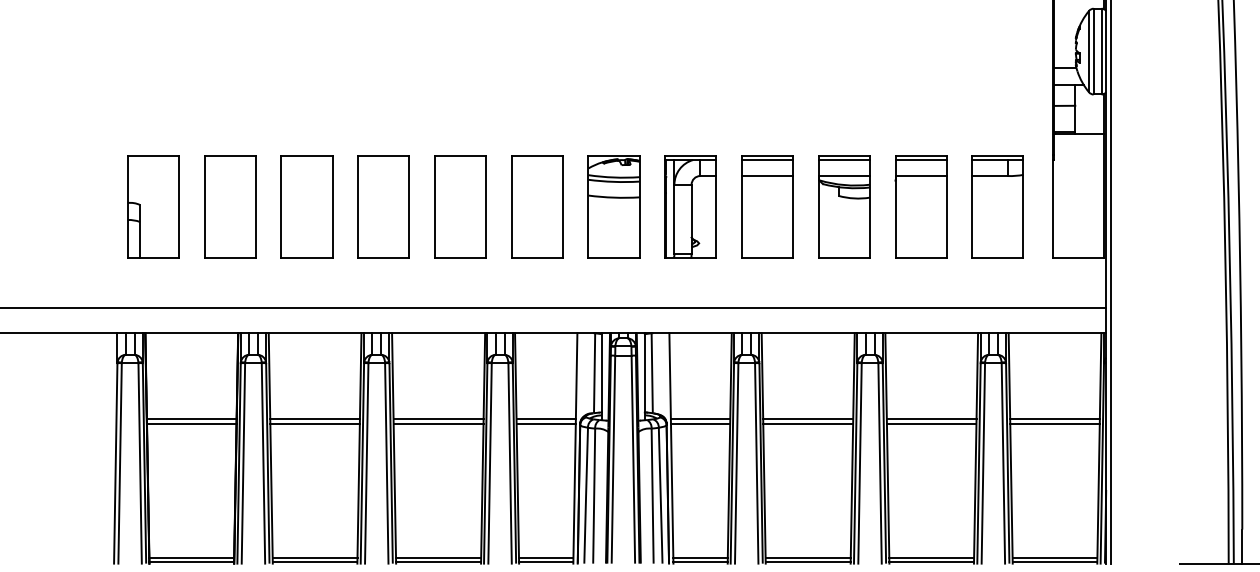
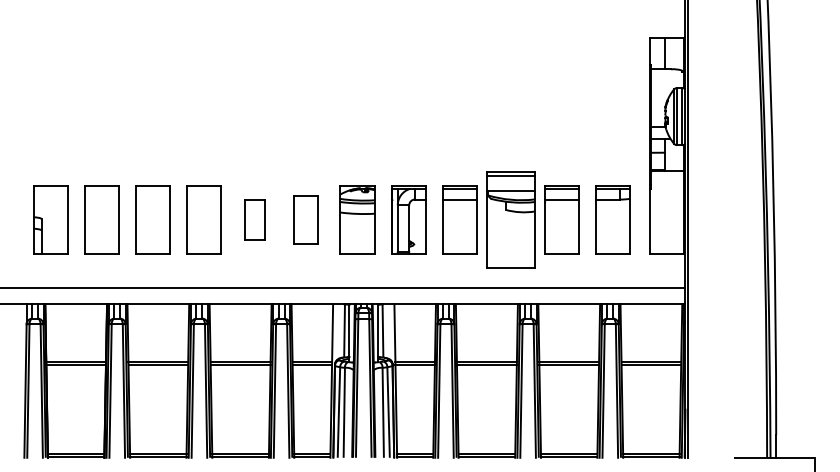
part: (459, 206) -> (254, 219), size x0.6
part: (535, 206) -> (305, 219), size x0.7
part: (843, 206) -> (510, 219), size x1.4

